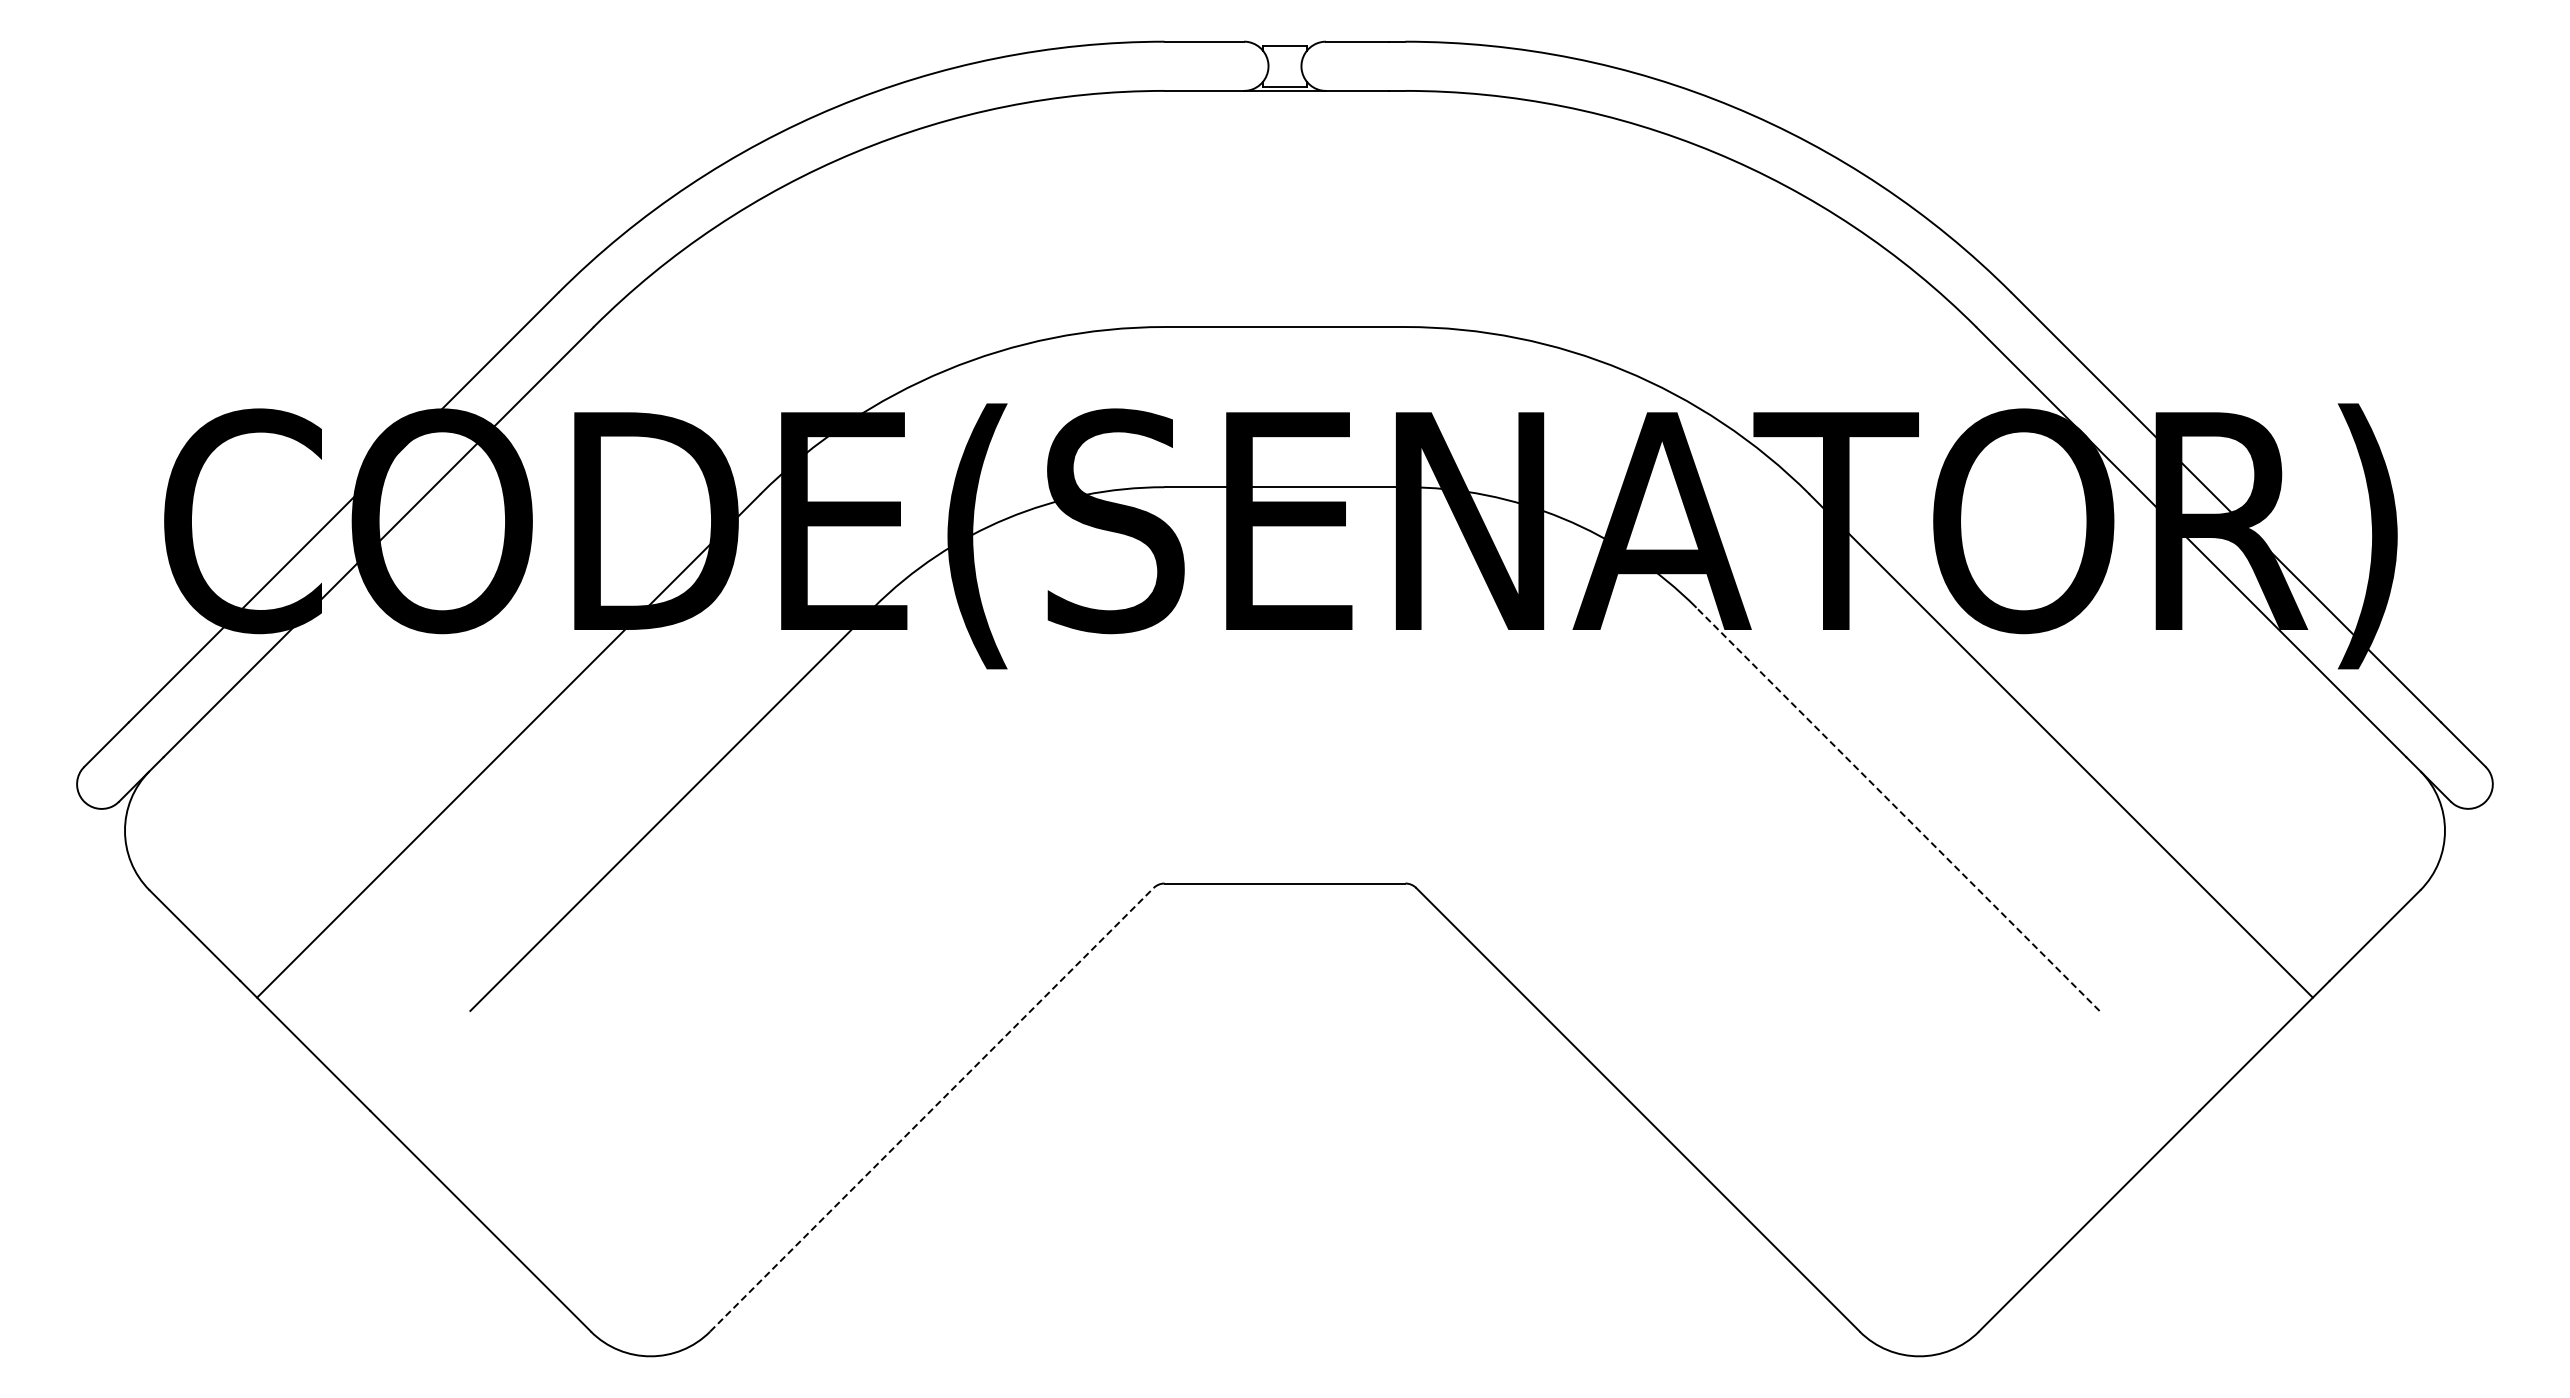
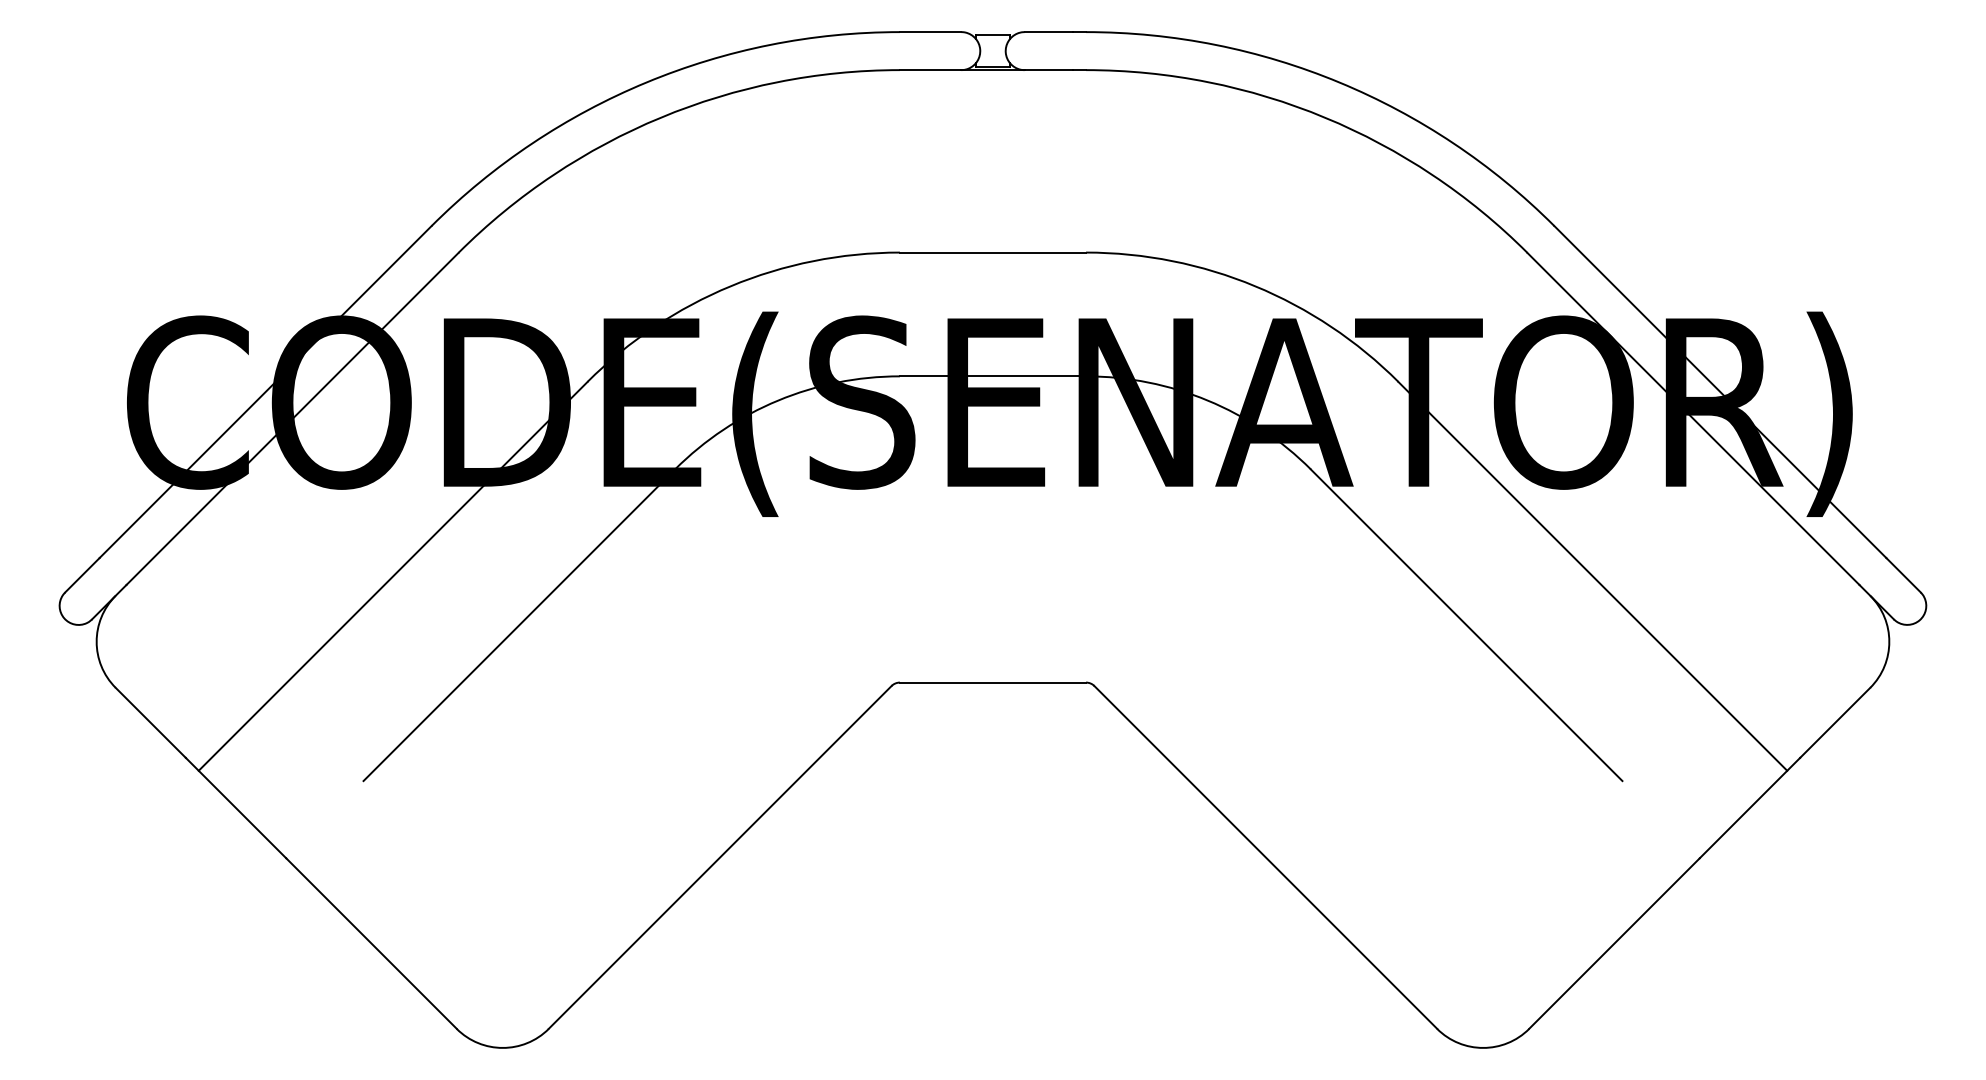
line: (1897, 809) -> (1466, 625), dashed -> solid
line: (931, 1109) -> (719, 857), dashed -> solid

